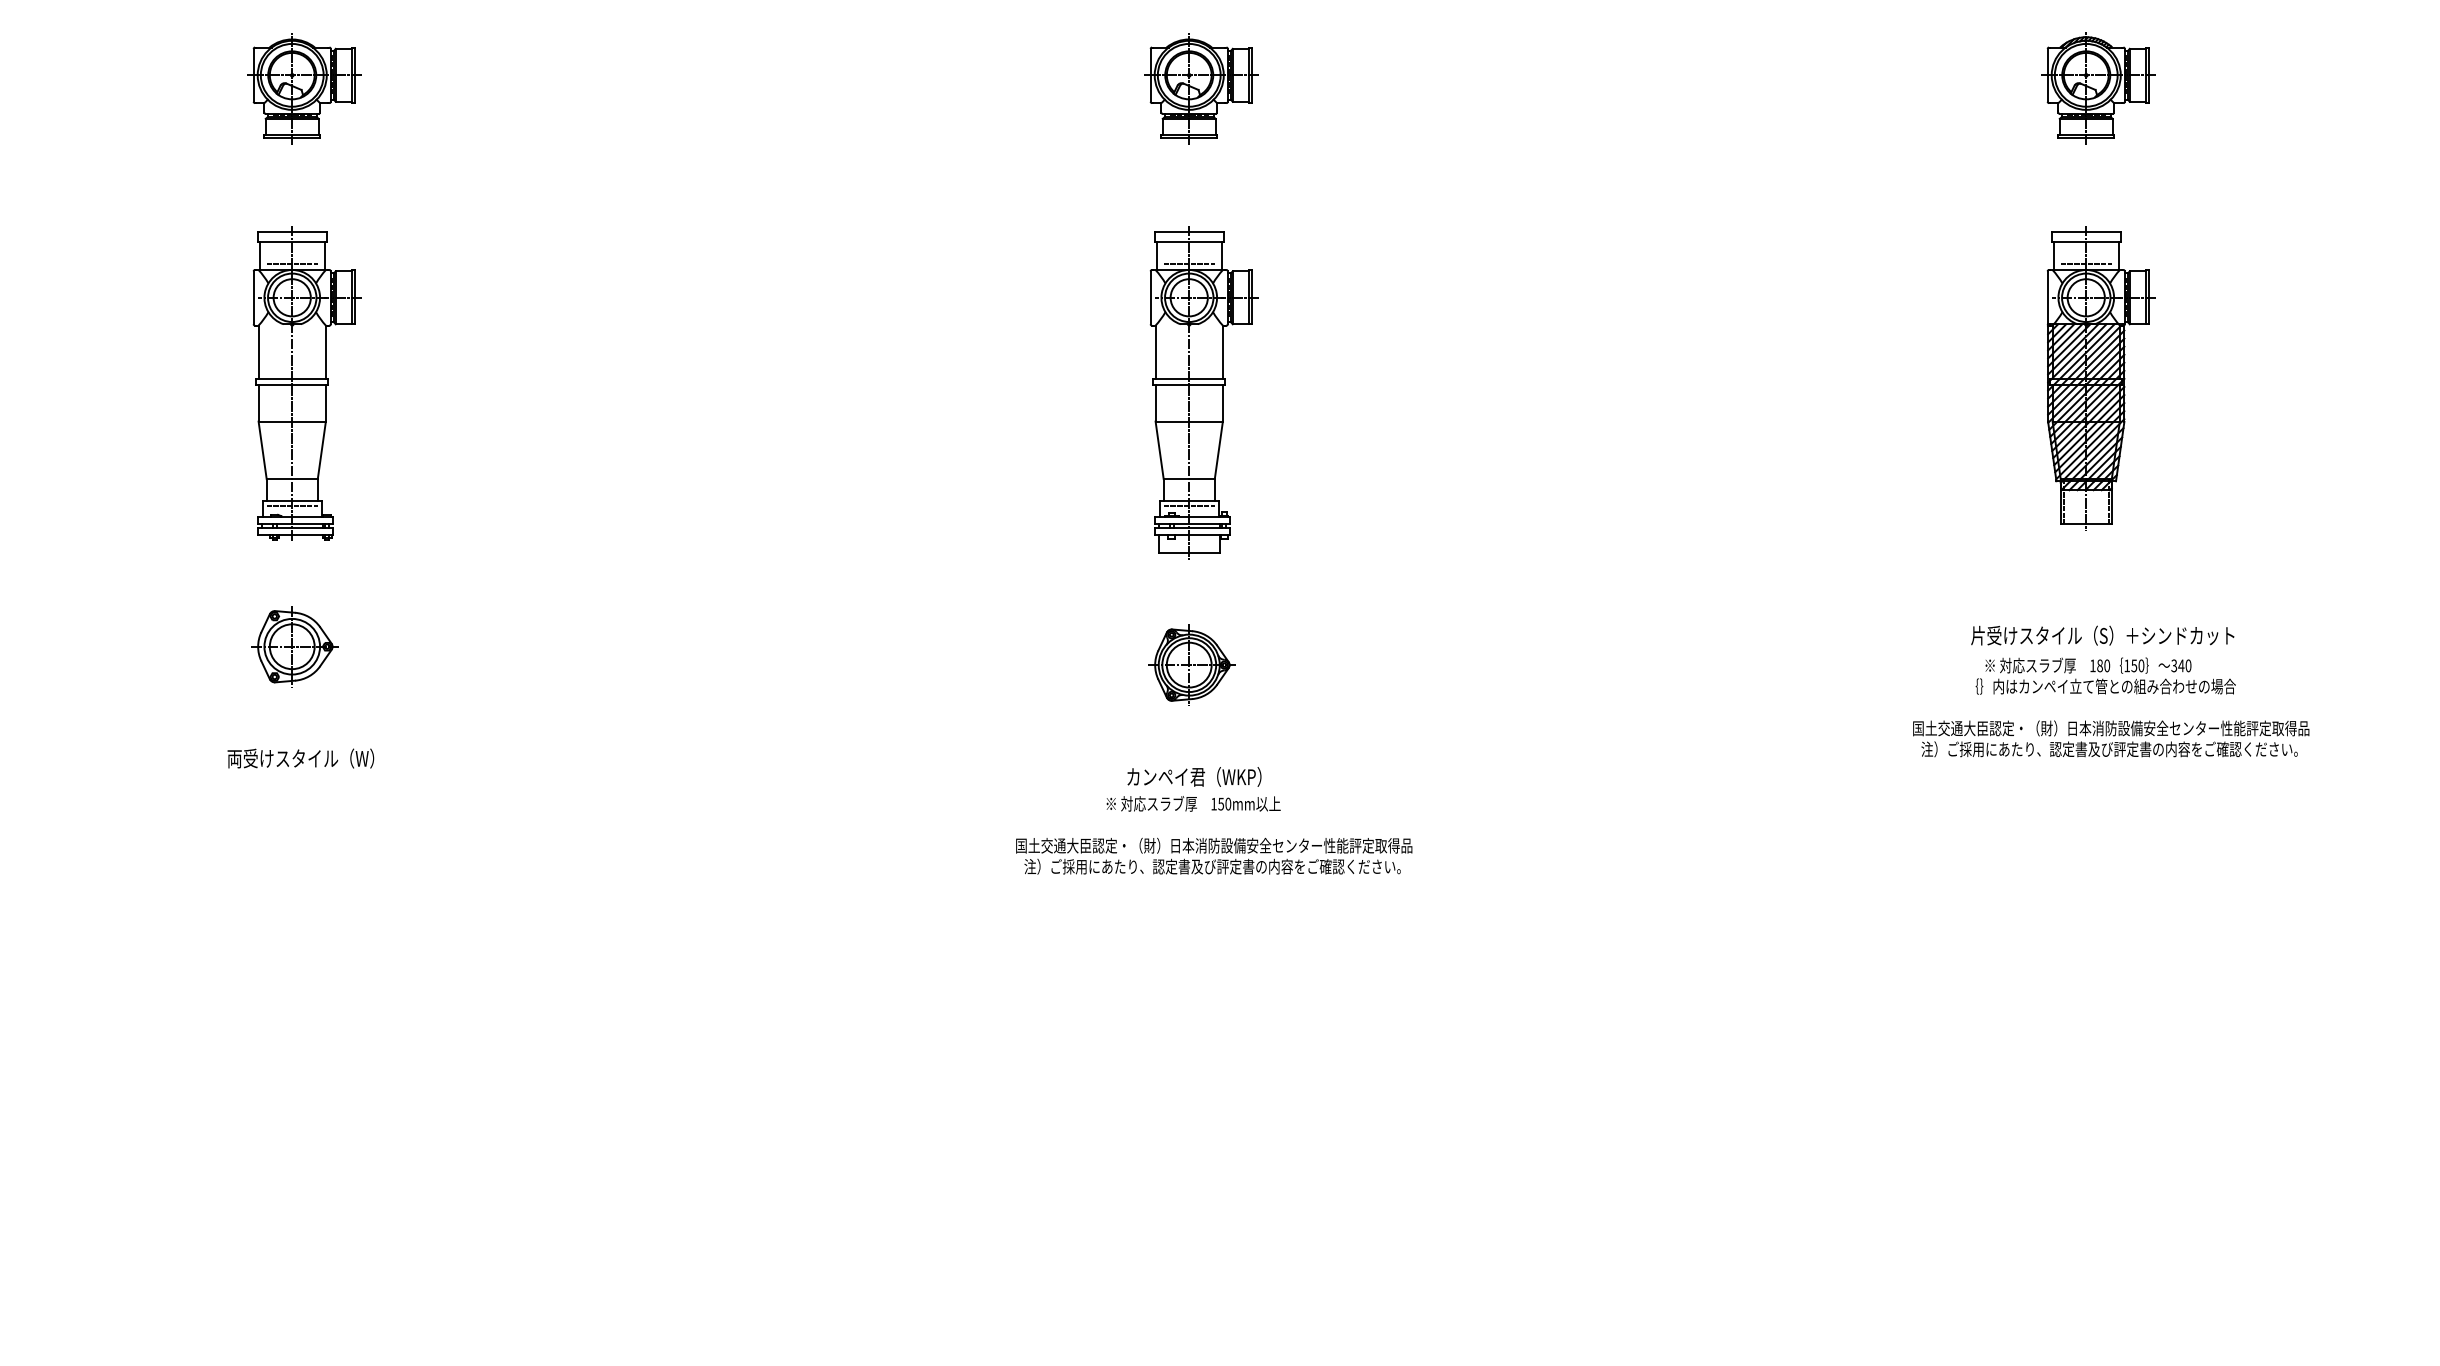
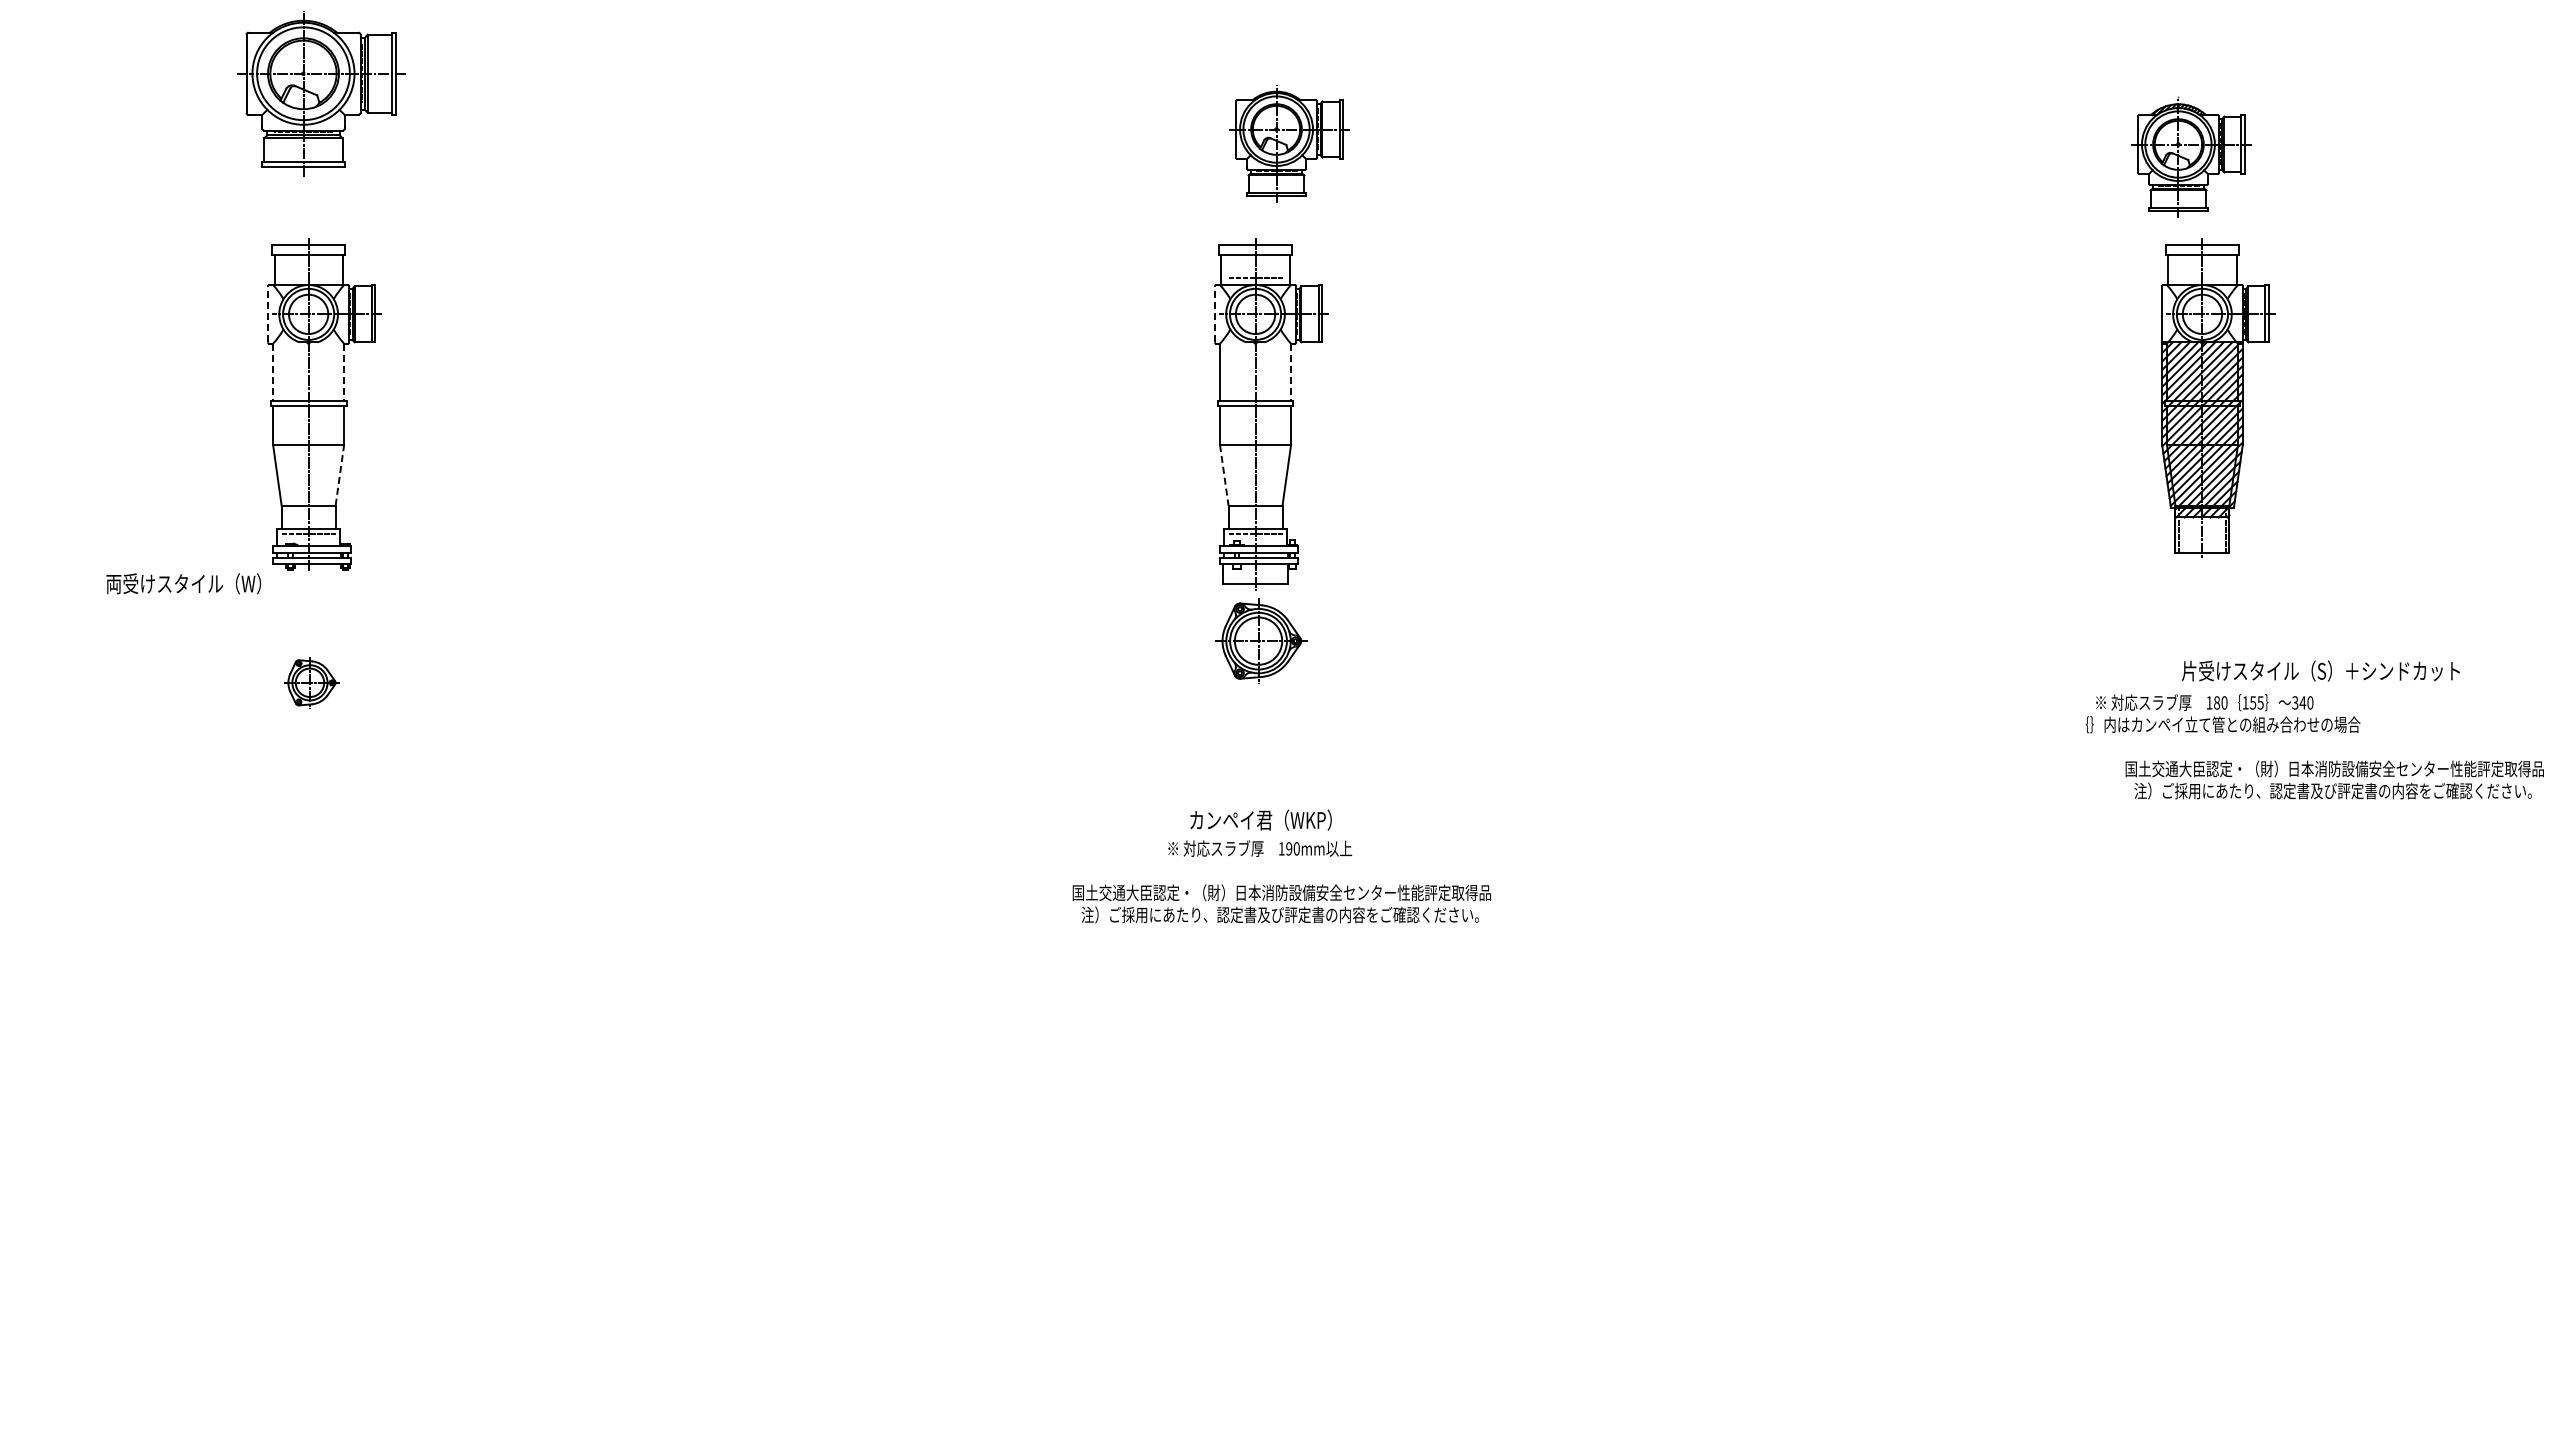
part: (304, 88) -> (321, 93), size x1.4
part: (1201, 88) -> (1289, 143), moved
part: (2098, 88) -> (2191, 158), moved
line: (292, 263) -> (308, 278), removed
line: (2086, 263) -> (2202, 278), removed
line: (253, 297) -> (267, 314), solid -> dashed
line: (1150, 297) -> (1214, 314), solid -> dashed
line: (258, 352) -> (273, 372), solid -> dashed
line: (326, 352) -> (344, 372), solid -> dashed
line: (1223, 352) -> (1291, 372), solid -> dashed
line: (321, 450) -> (339, 475), solid -> dashed
line: (1159, 450) -> (1224, 475), solid -> dashed
text: (2102, 635) -> (2320, 670), moved
part: (294, 646) -> (311, 682), size x0.6
part: (1192, 664) -> (1261, 640), moved
text: (2141, 665) -> (2260, 702), 150 -> 155
text: (2110, 738) -> (2334, 779), moved
text: (300, 758) -> (183, 583), moved
text: (1221, 803) -> (1289, 848), 150mm -> 190mm

